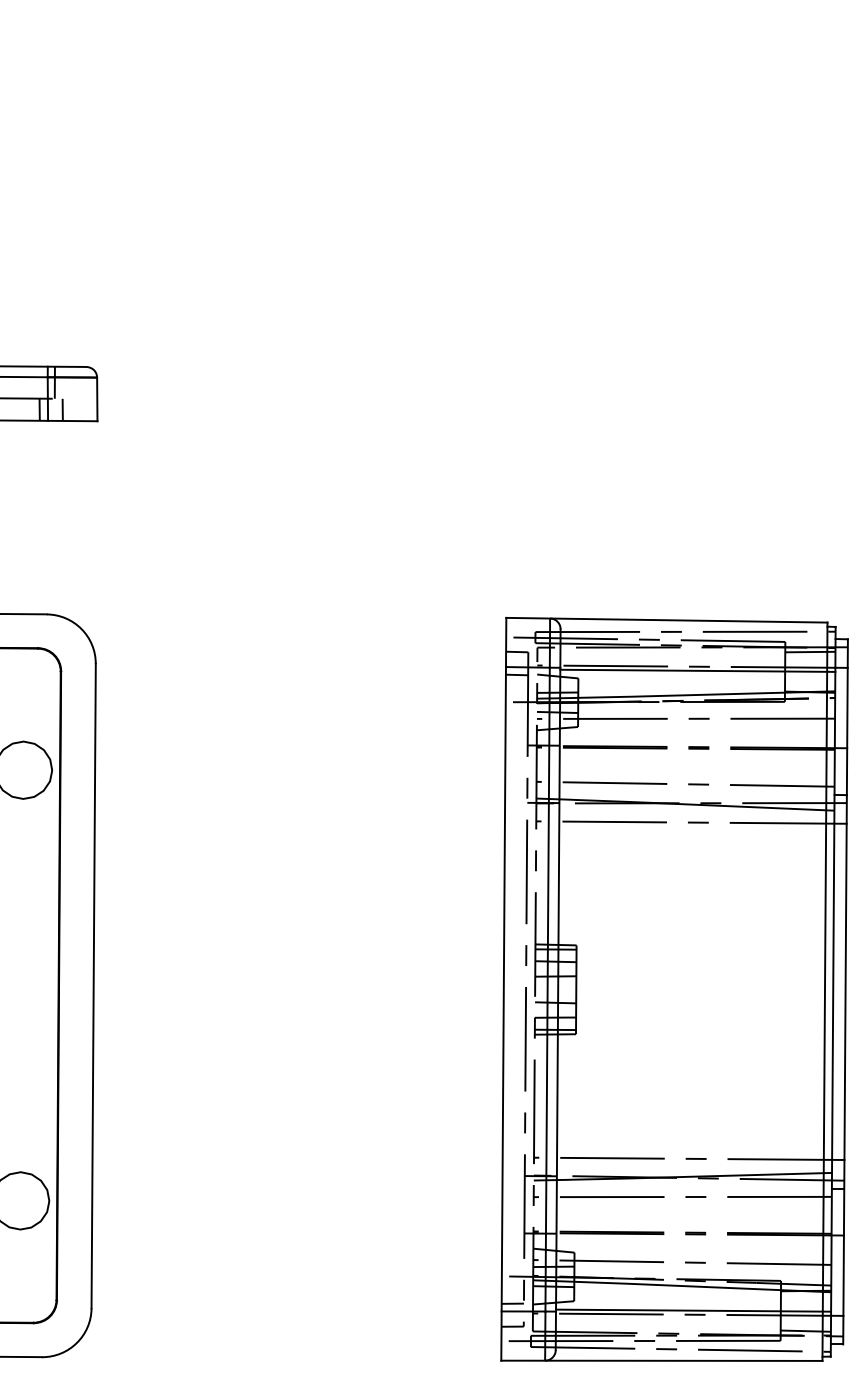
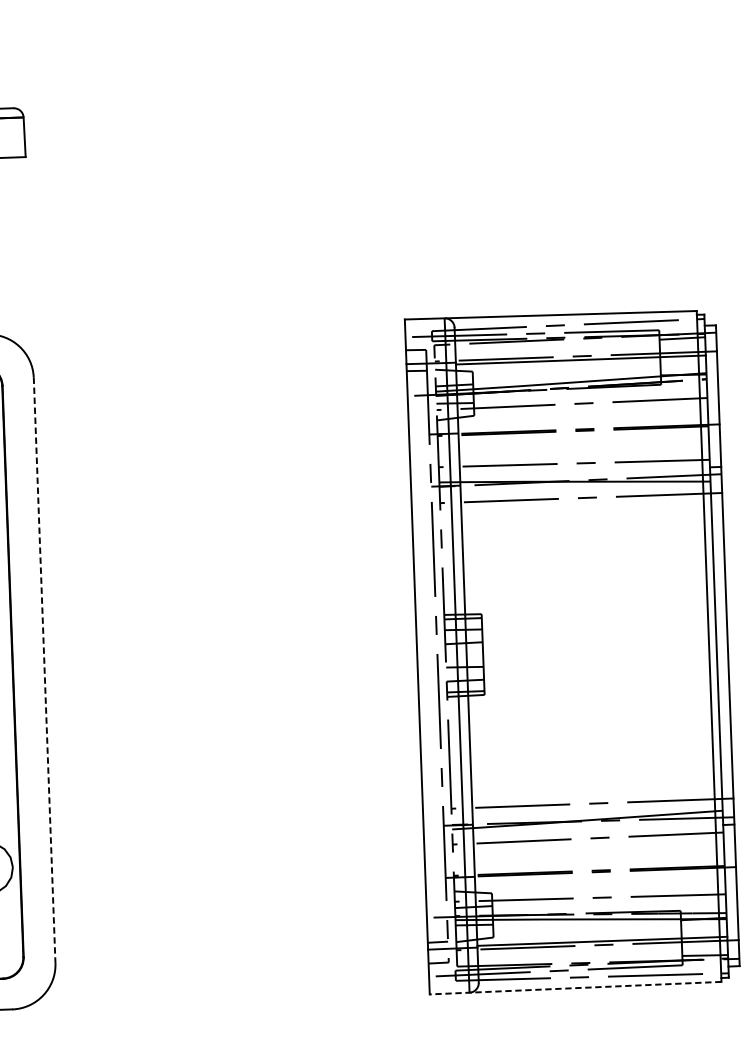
line: (93, 986) -> (44, 670), solid -> dashed
line: (661, 1360) -> (575, 987), solid -> dashed

